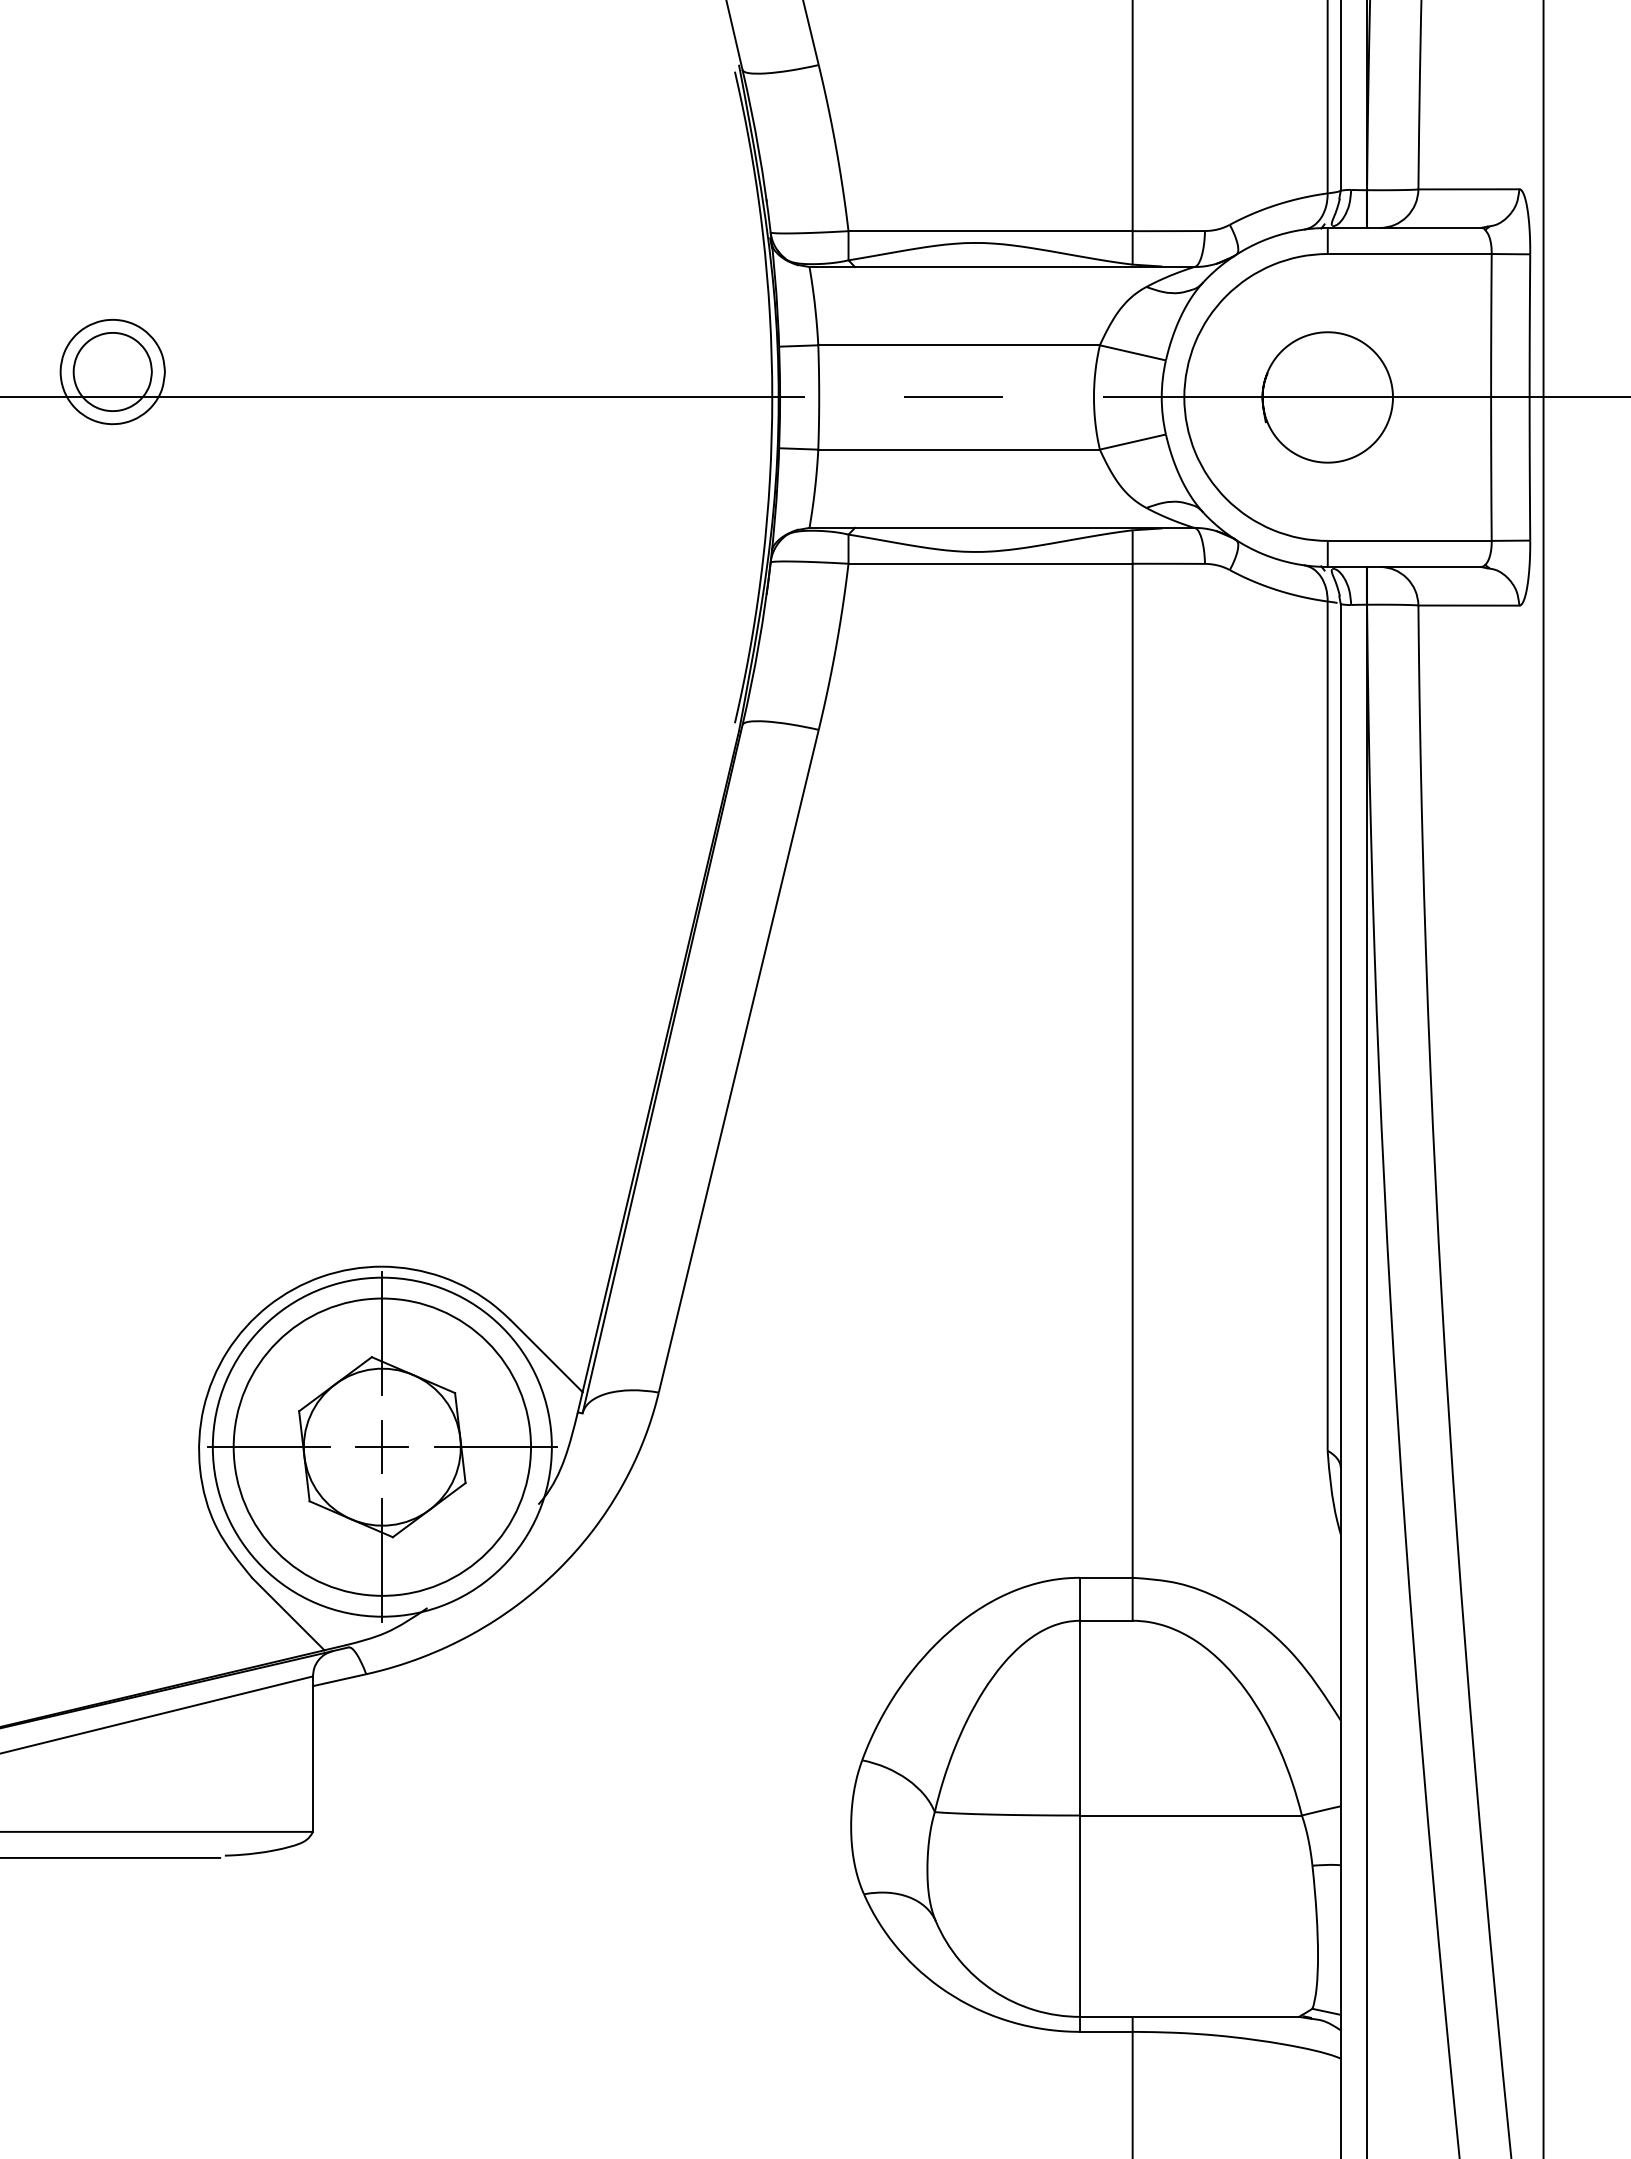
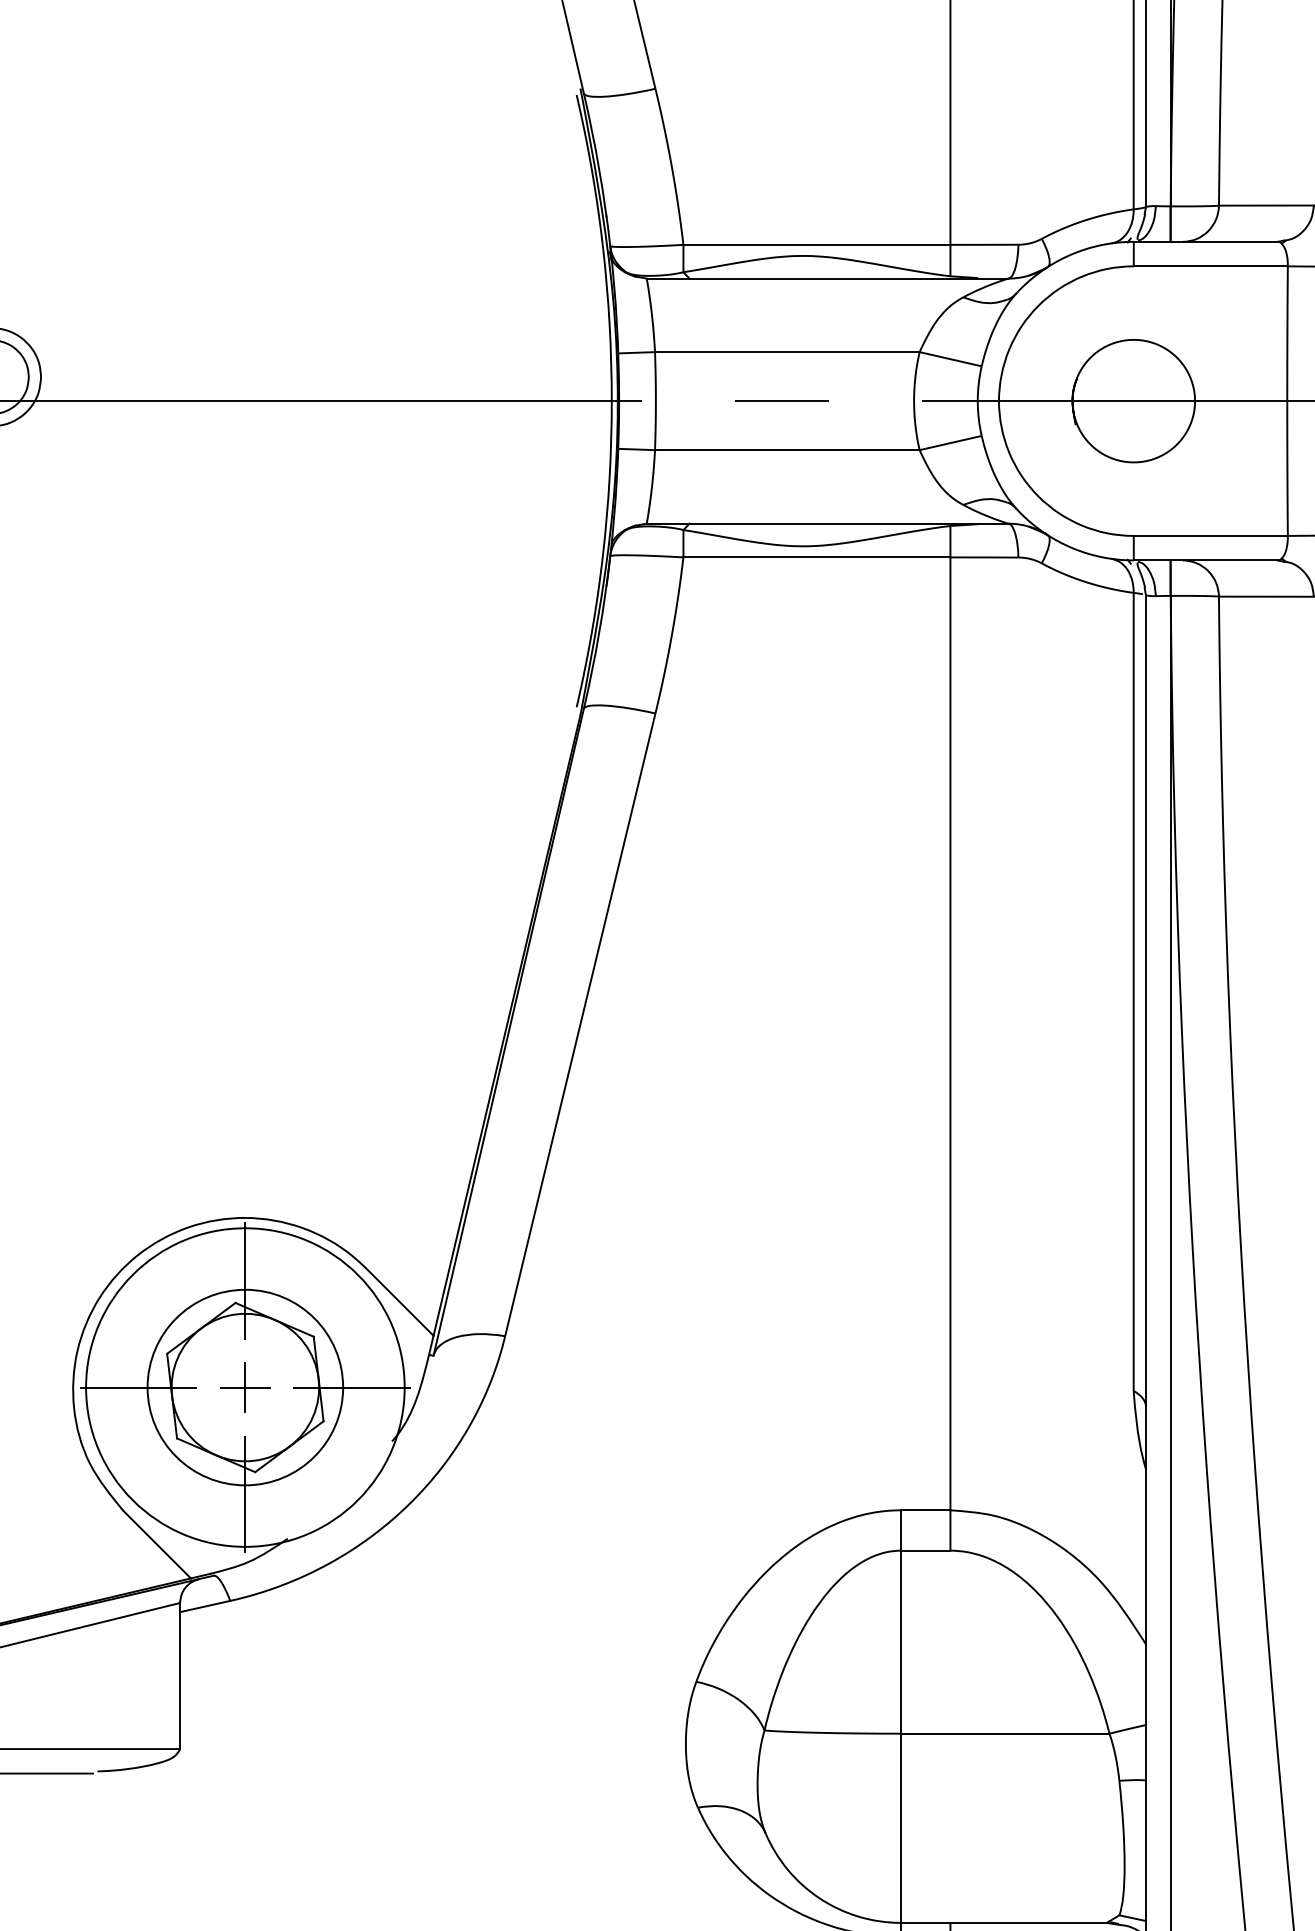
circle: (382, 1446) -> (245, 1386), size x0.7

